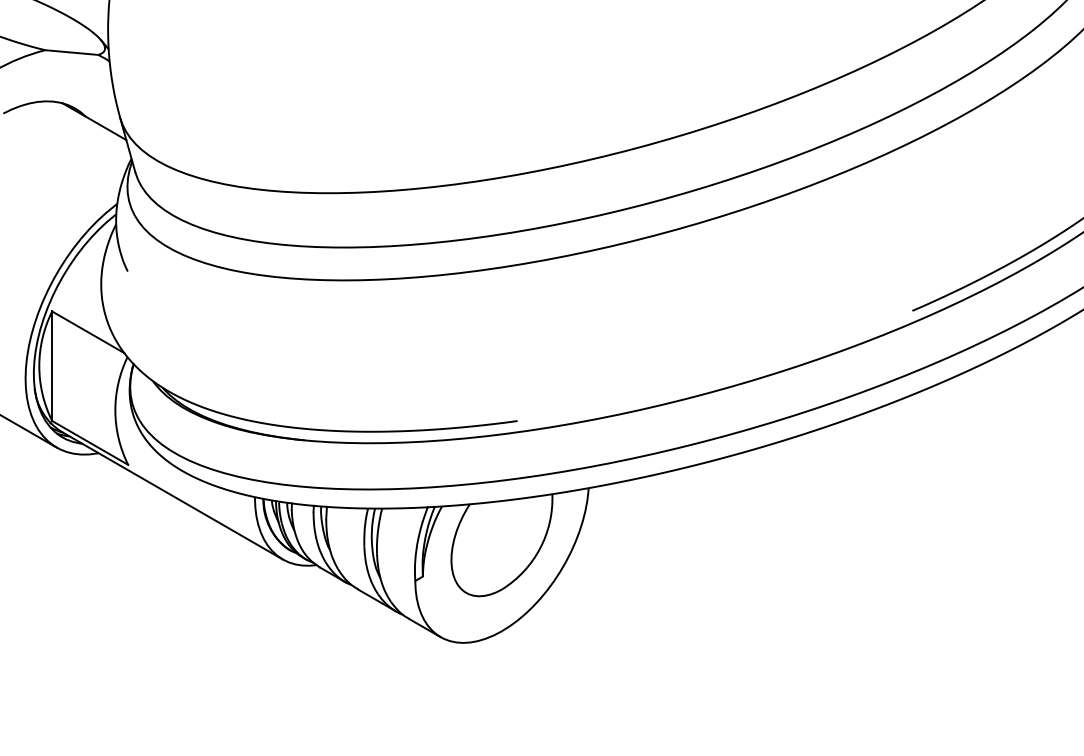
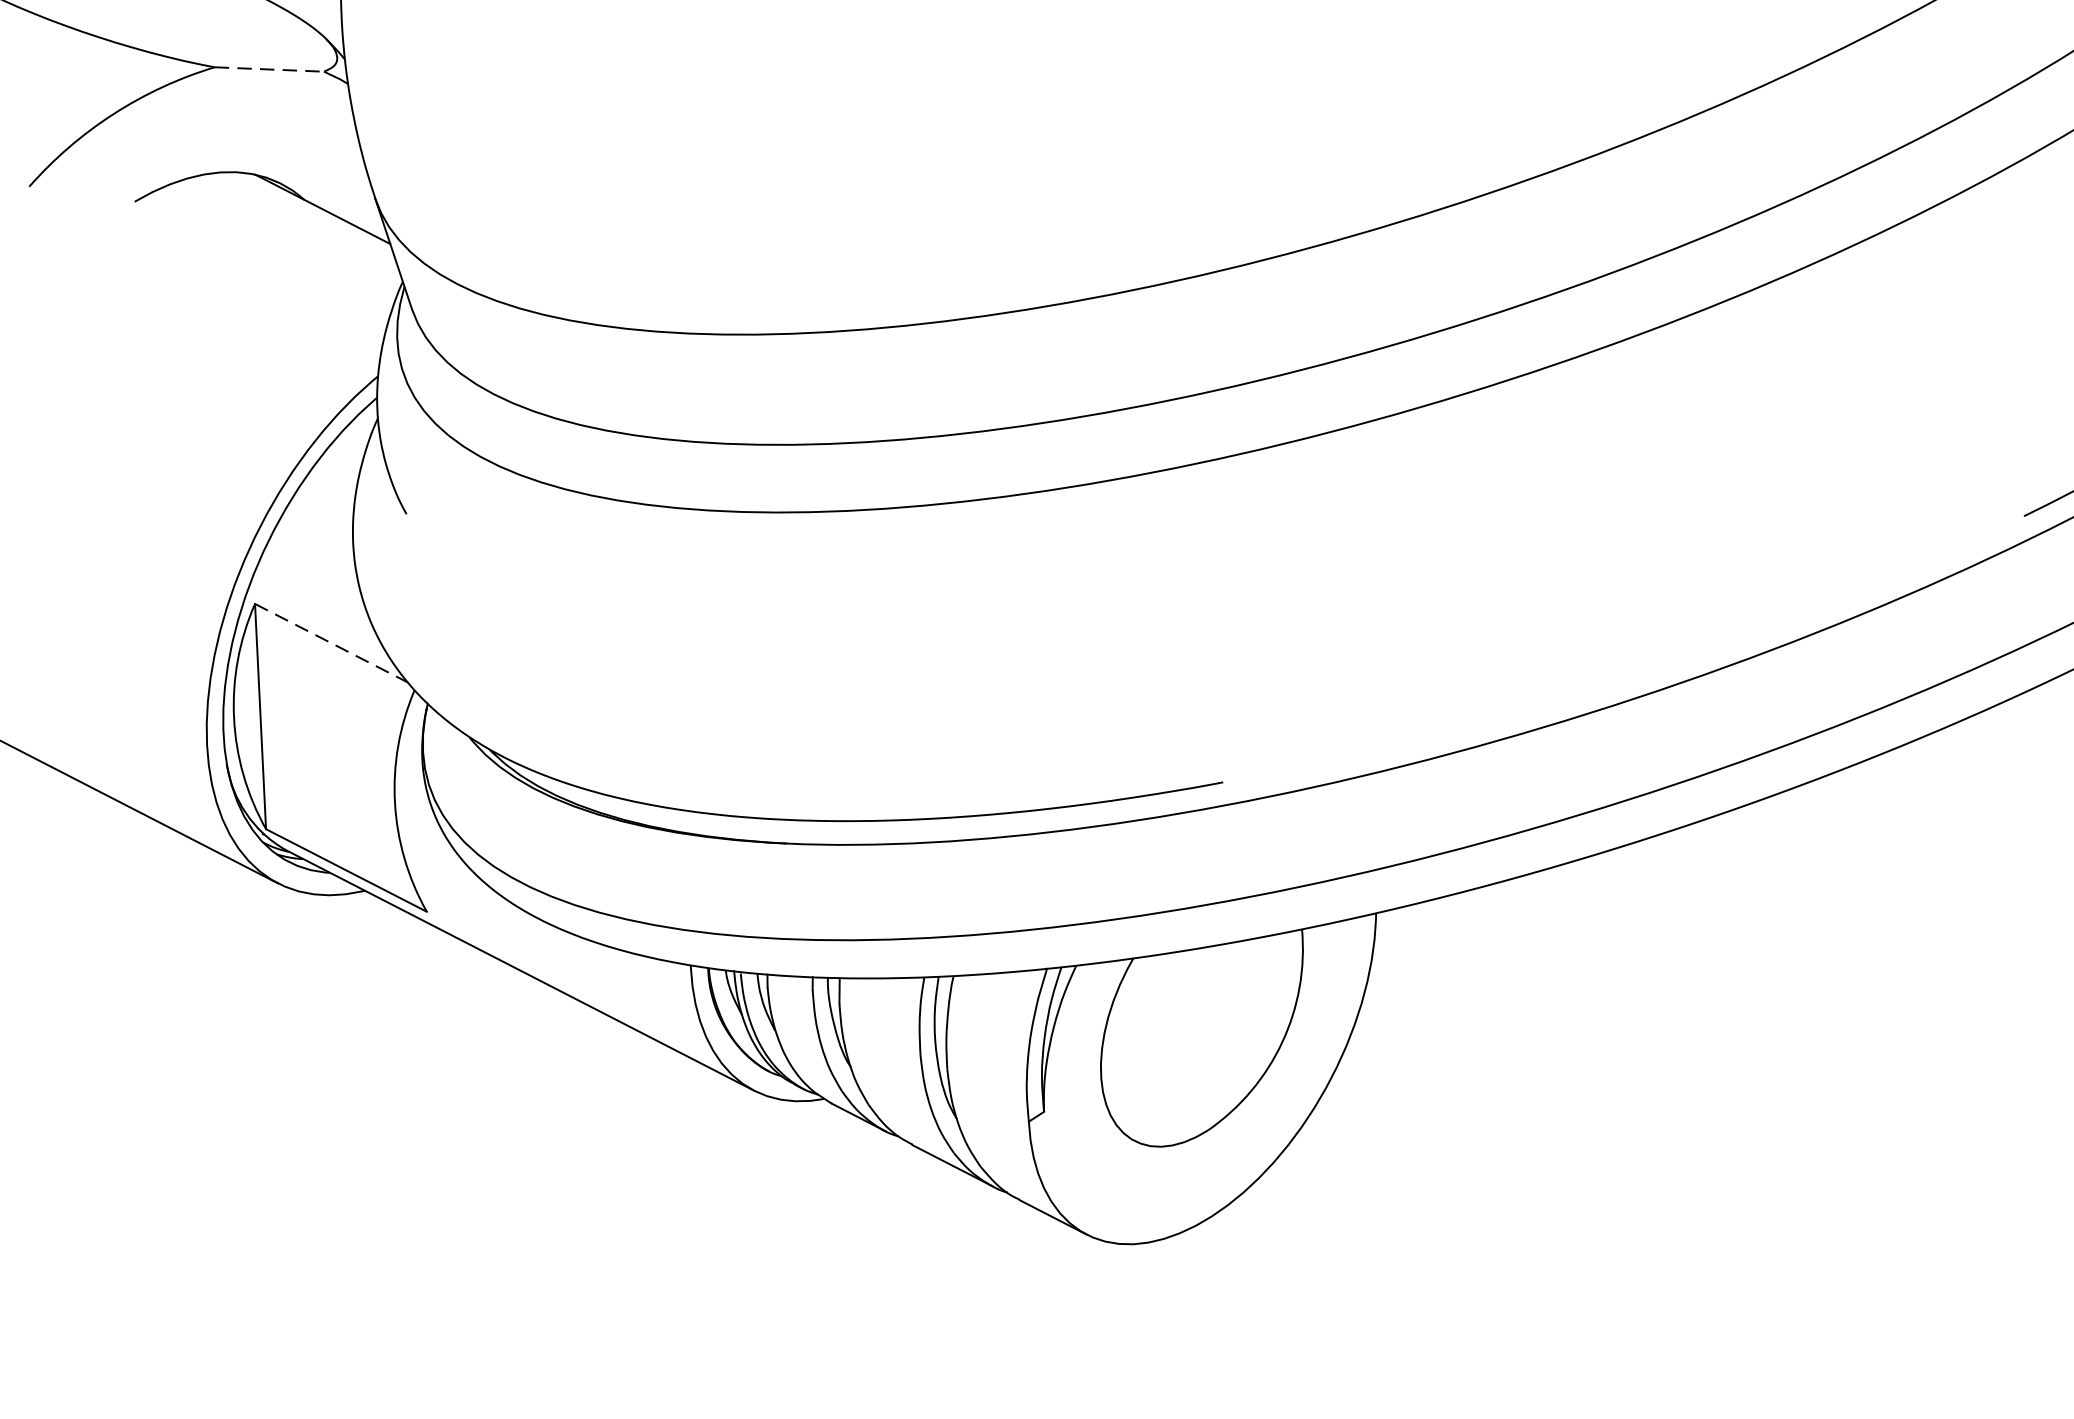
line: (71, 52) -> (268, 69), solid -> dashed
line: (88, 332) -> (331, 643), solid -> dashed

